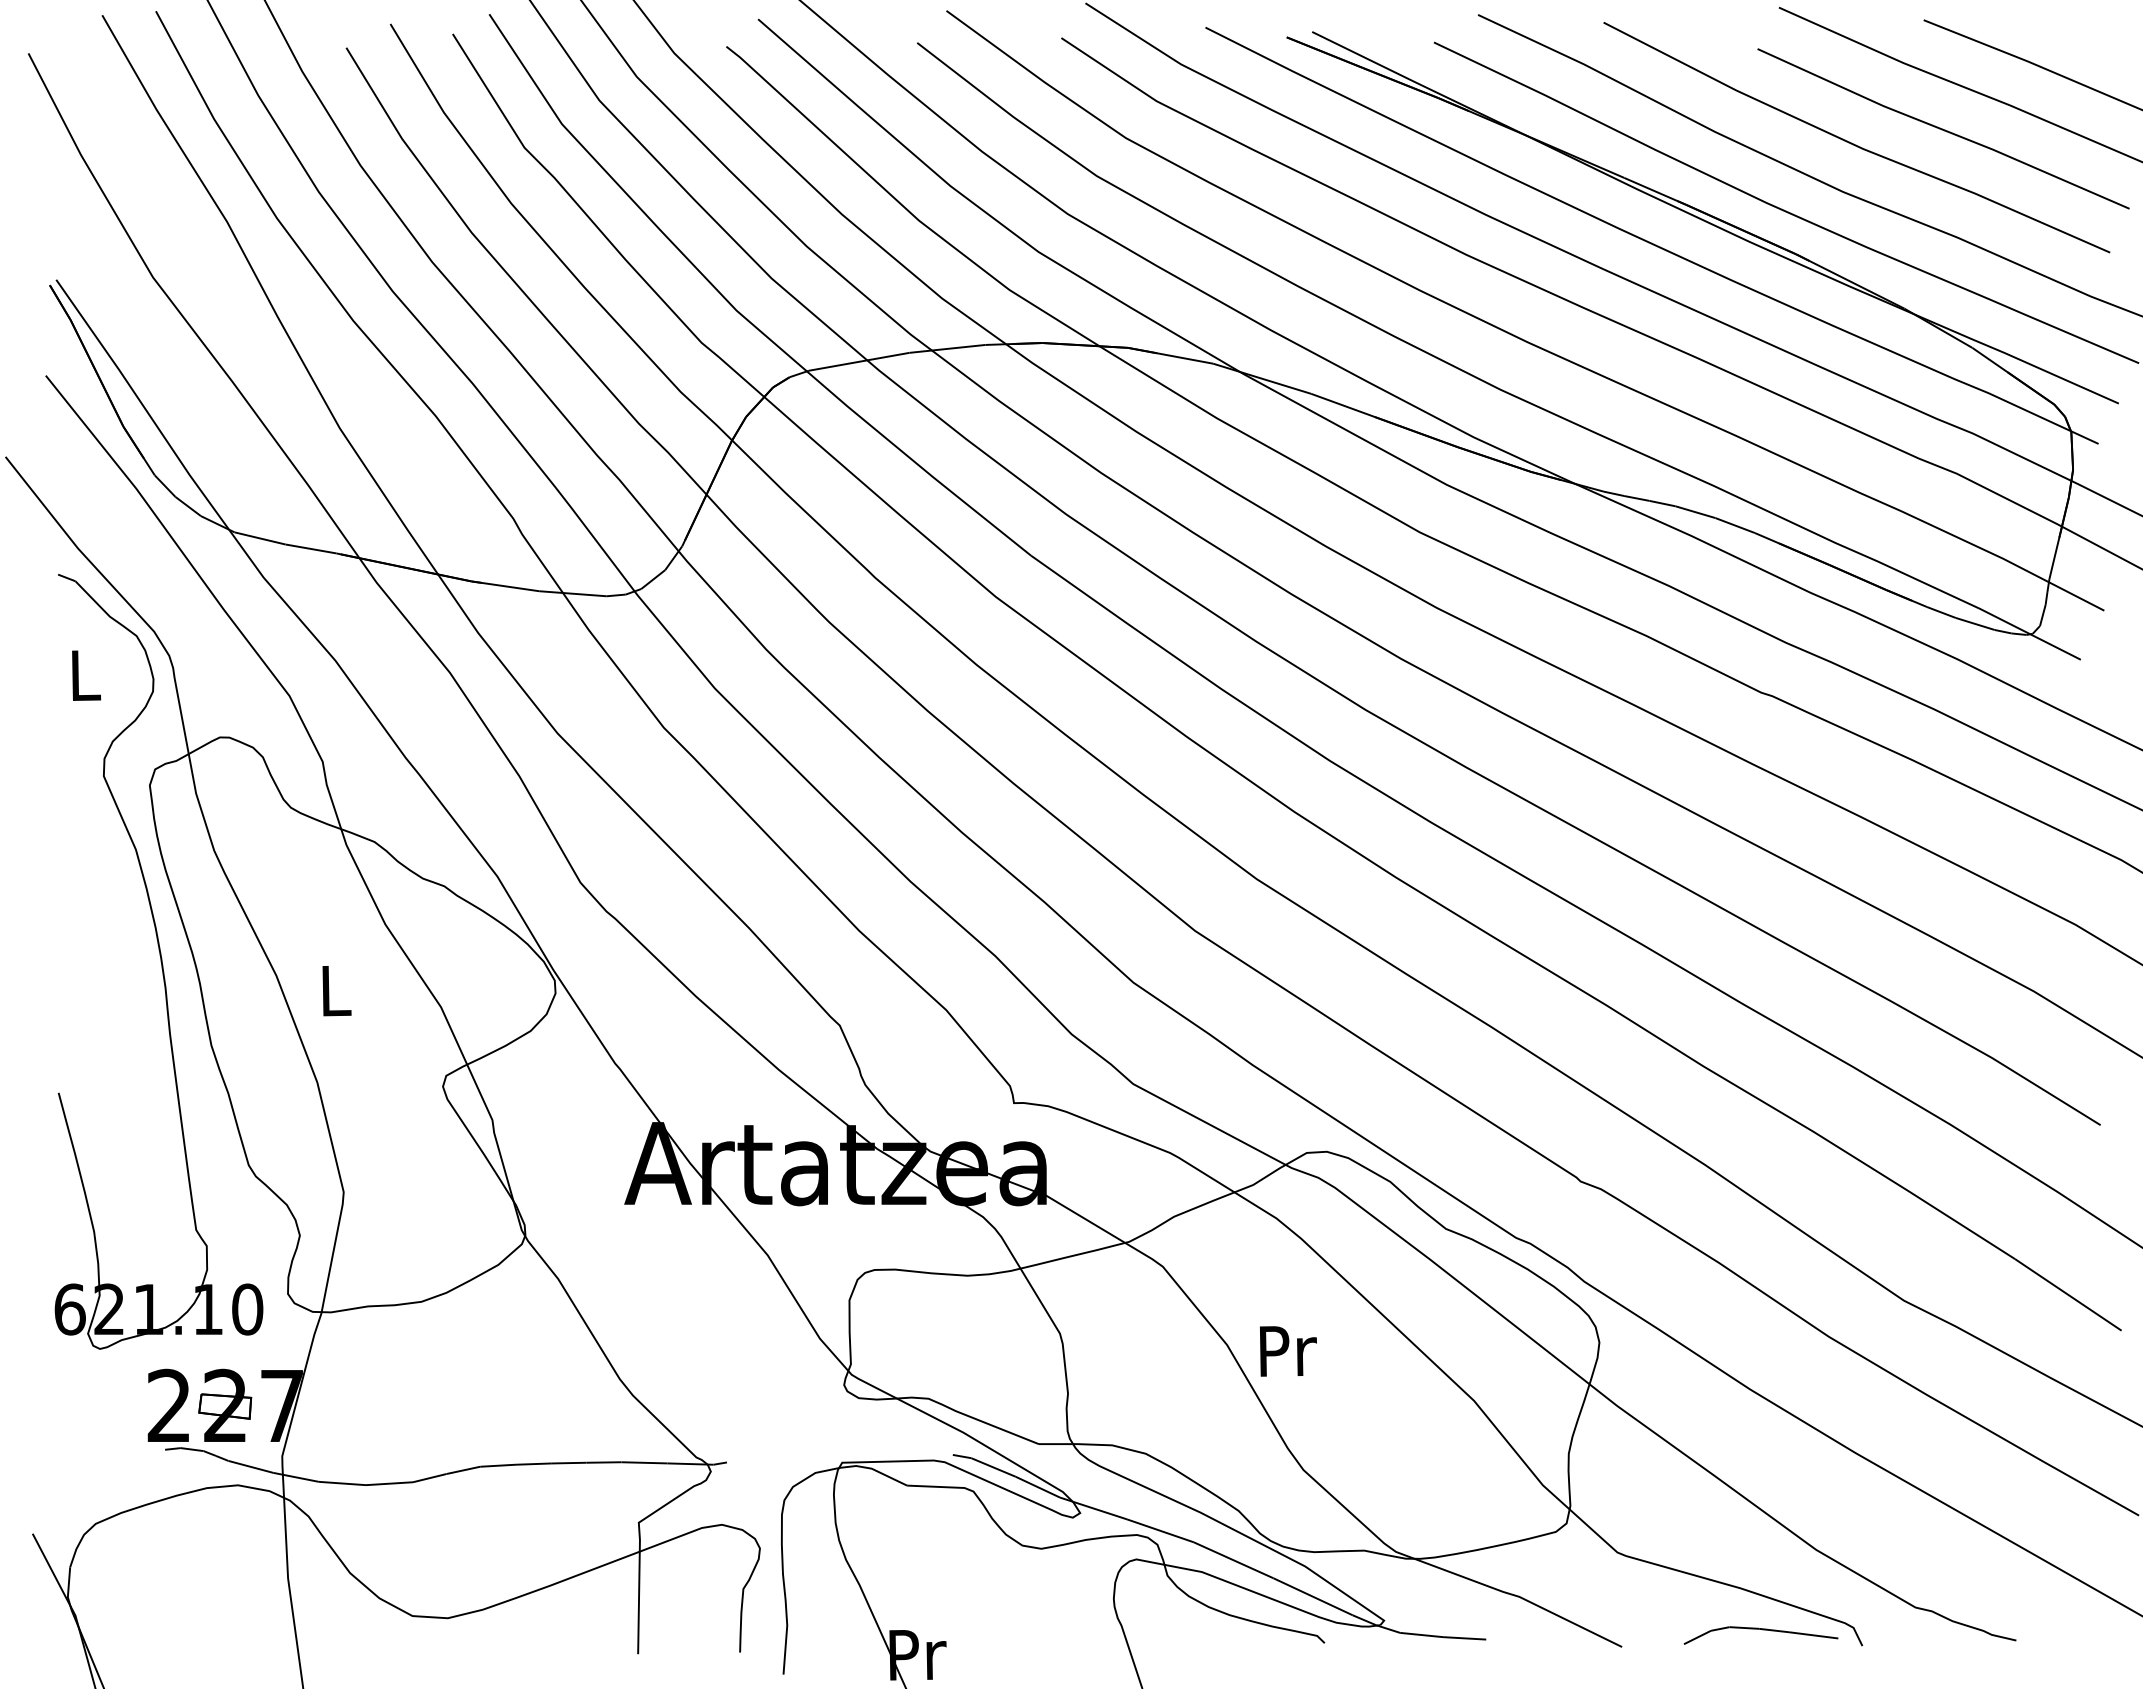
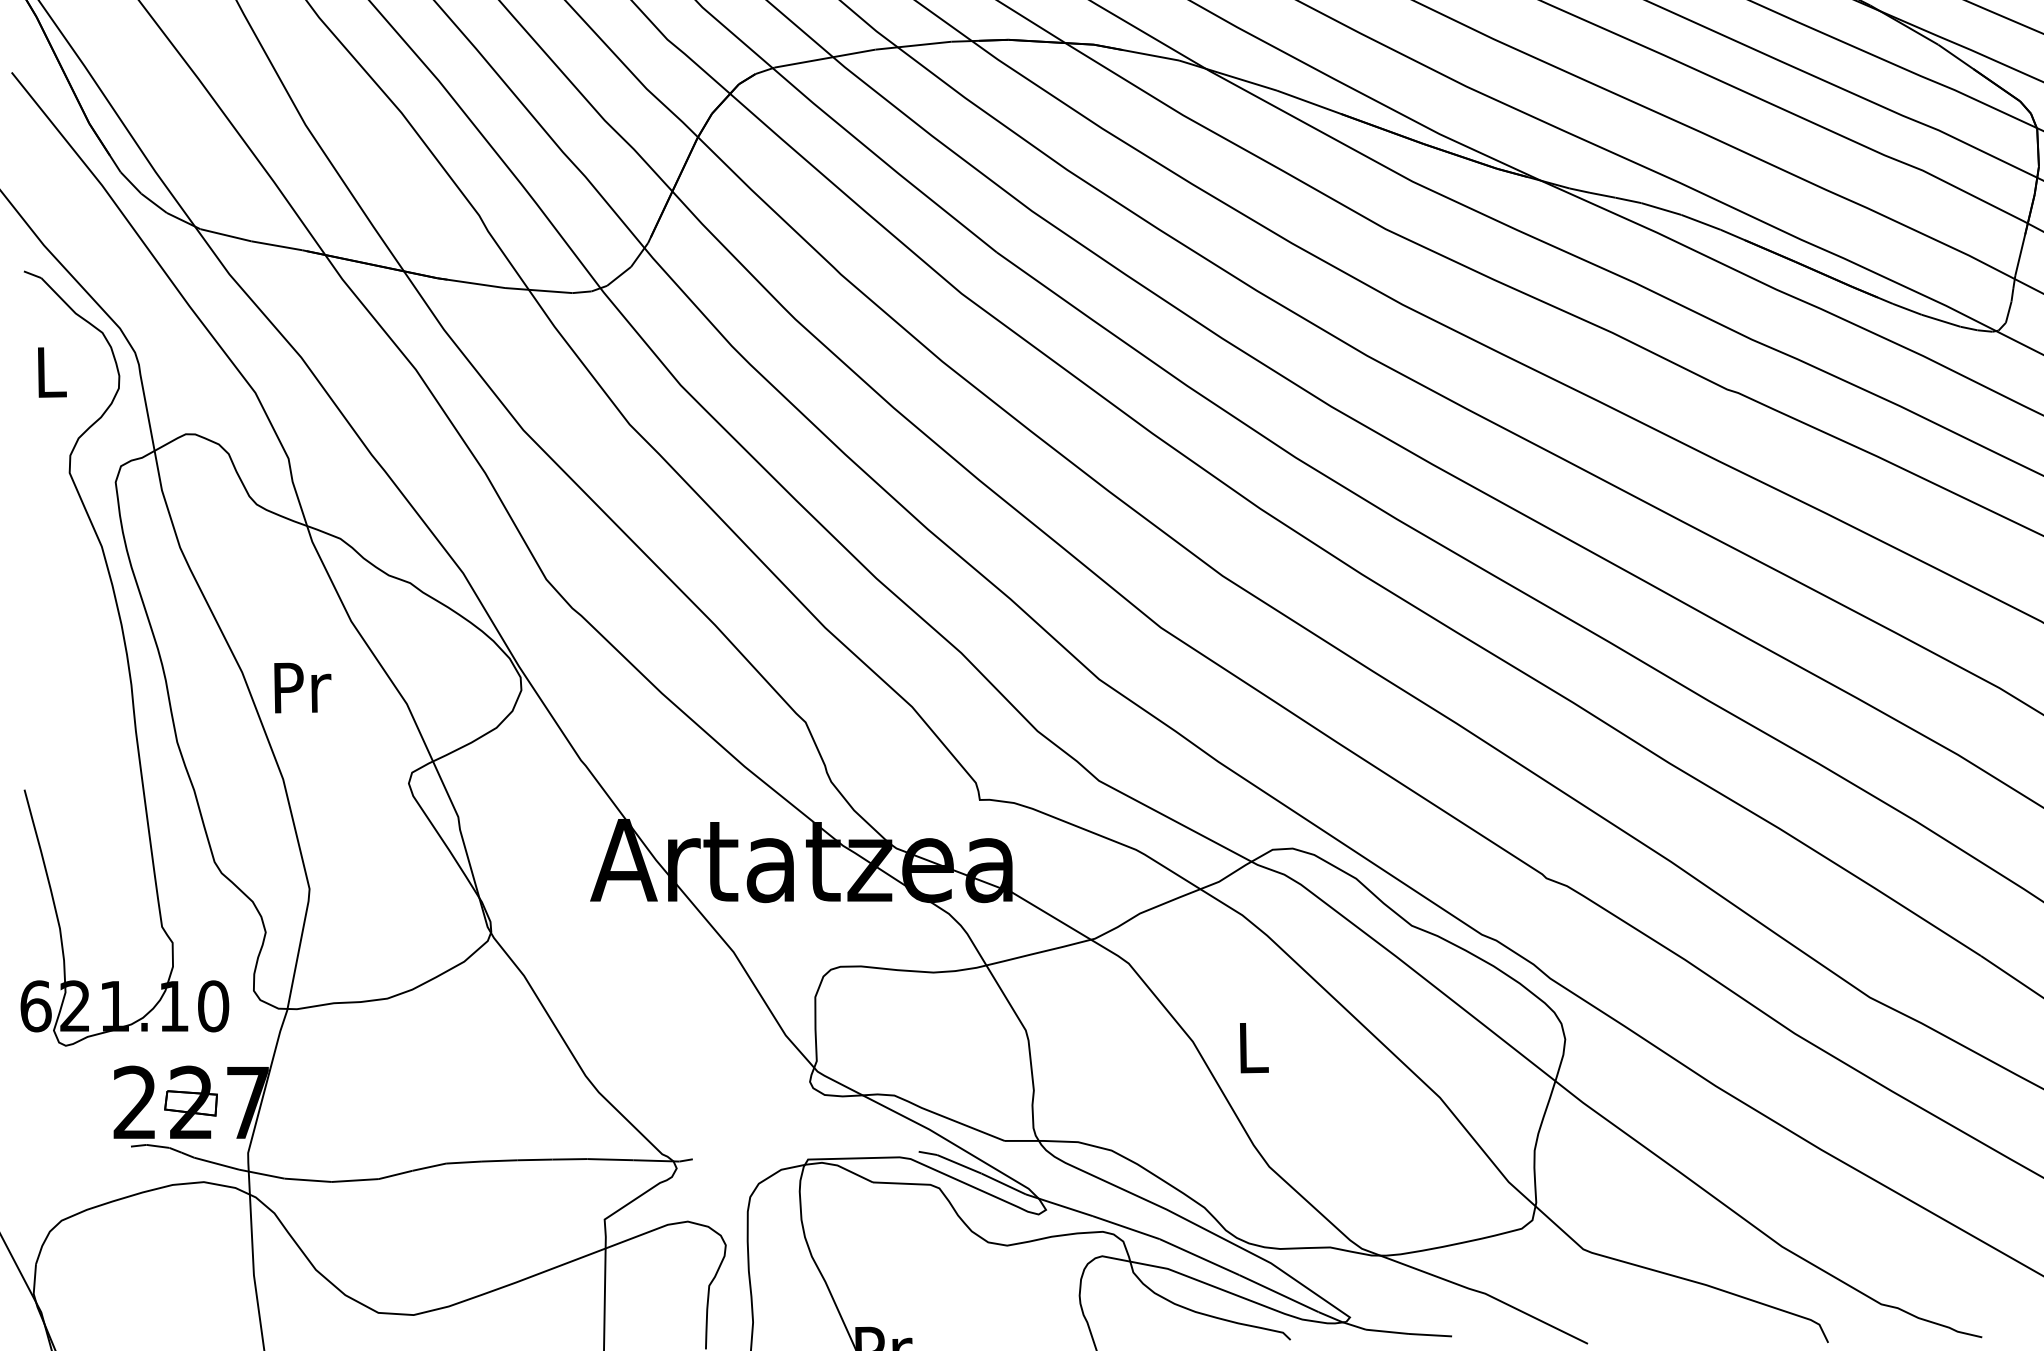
text: (336, 991) -> (302, 688), L -> Pr
text: (1287, 1351) -> (1253, 1048), Pr -> L
curve: (1762, 1630) -> (1728, 1327), removed

